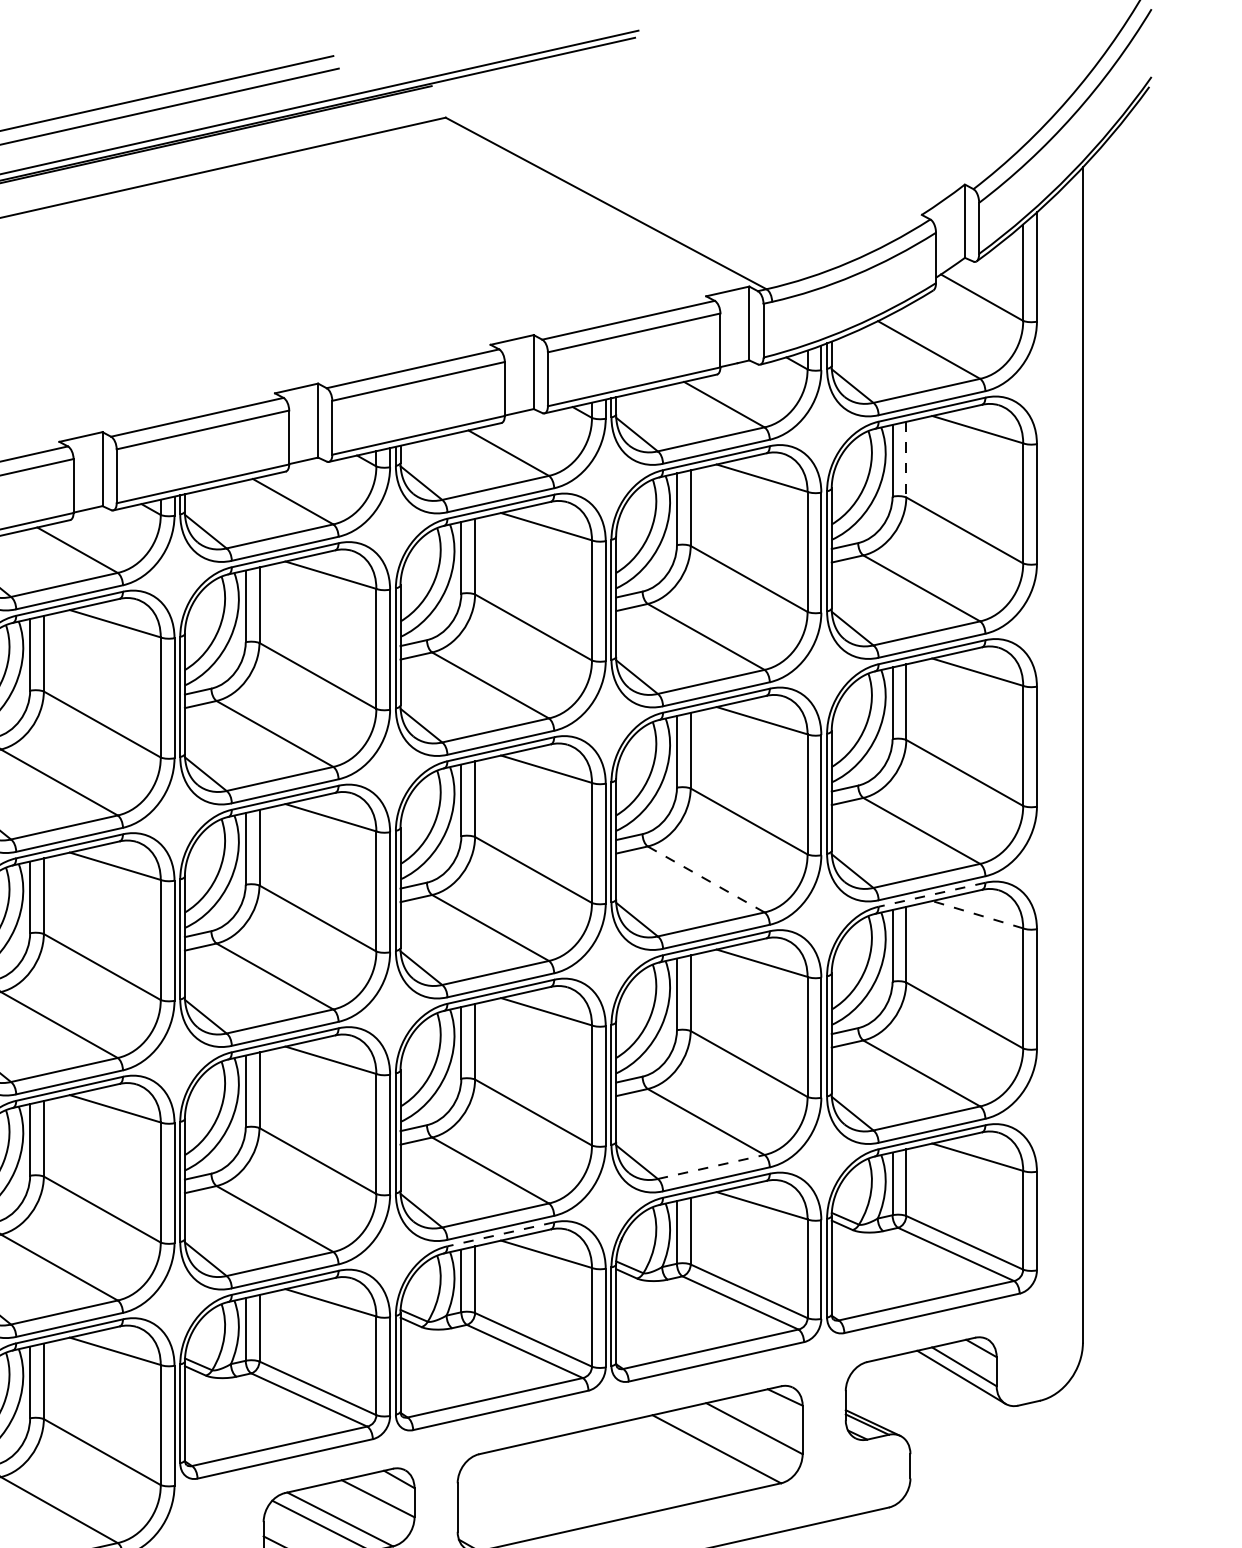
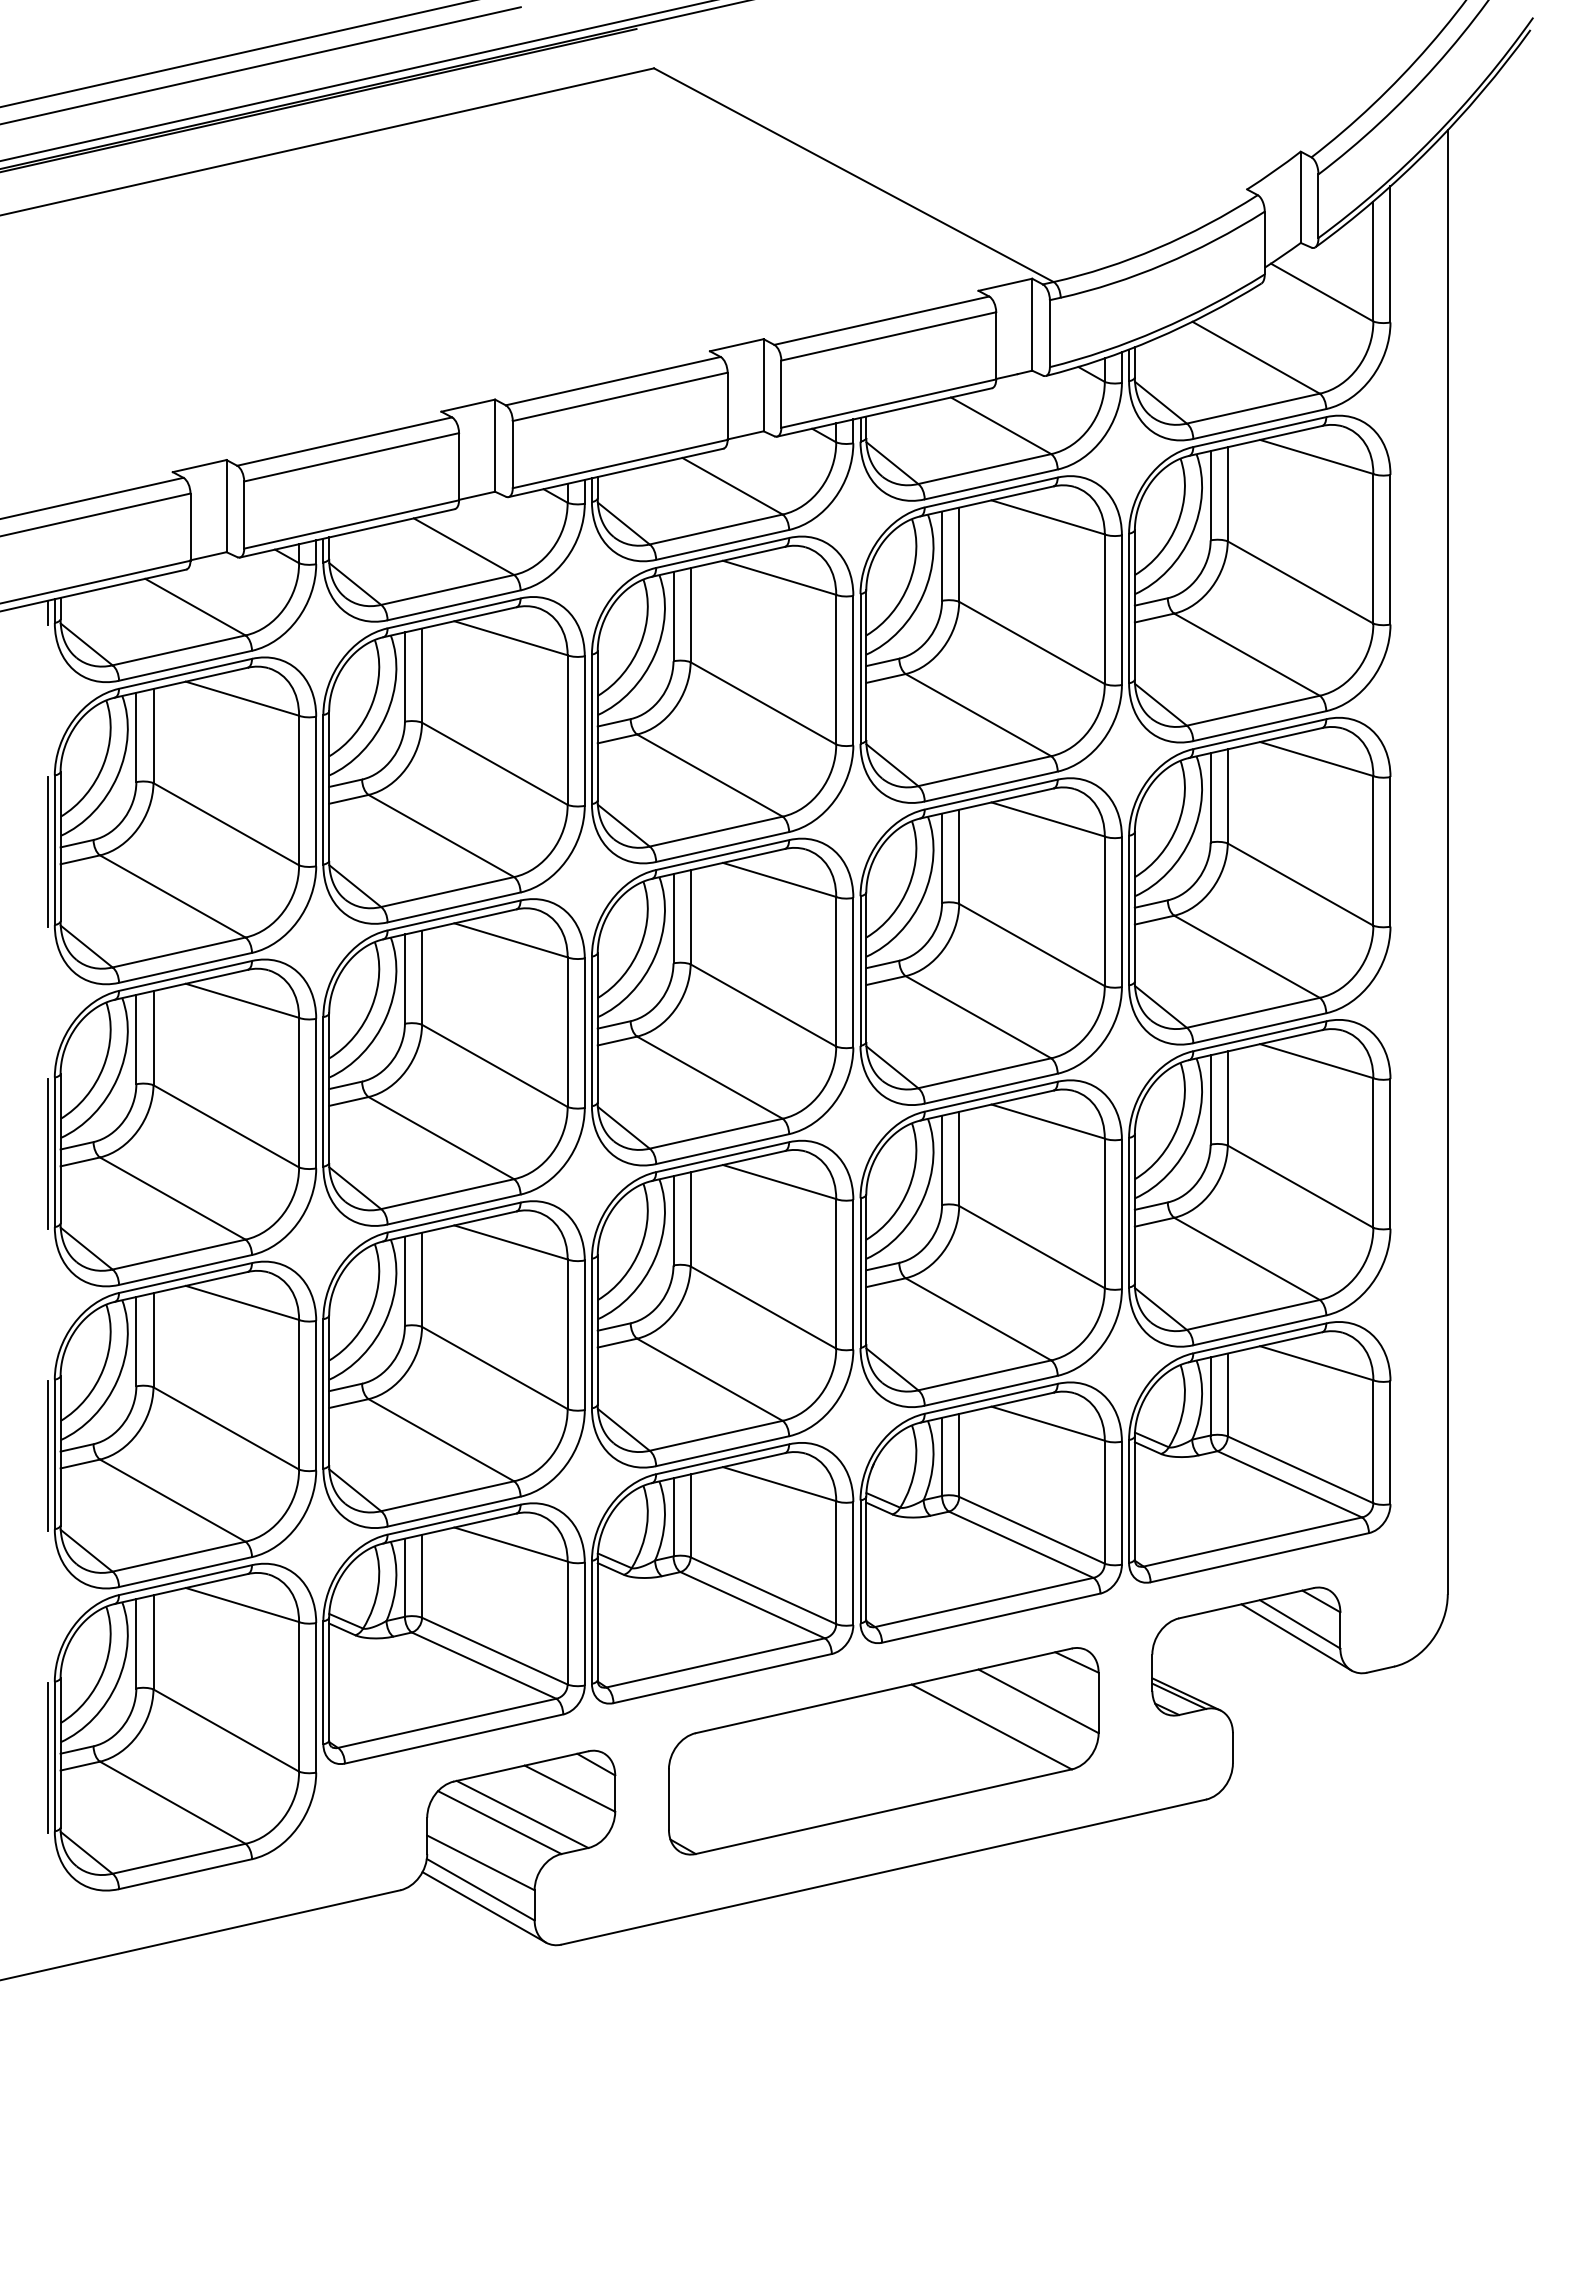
line: (906, 459) -> (1227, 494), dashed -> solid
line: (706, 879) -> (978, 1017), dashed -> solid
line: (931, 894) -> (1259, 1036), dashed -> solid
line: (977, 914) -> (1316, 1061), dashed -> solid
line: (711, 1167) -> (985, 1375), dashed -> solid
line: (500, 1234) -> (722, 1459), dashed -> solid

